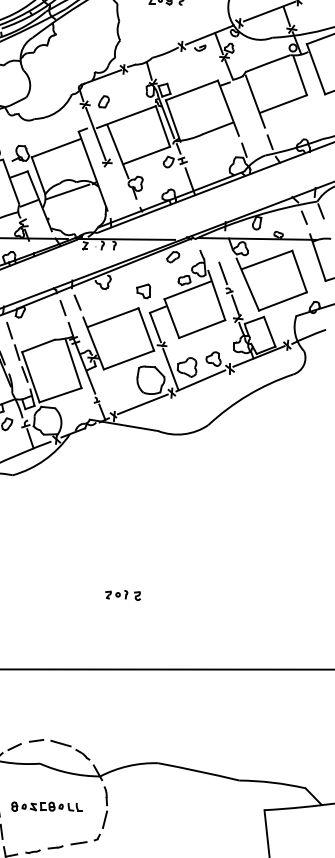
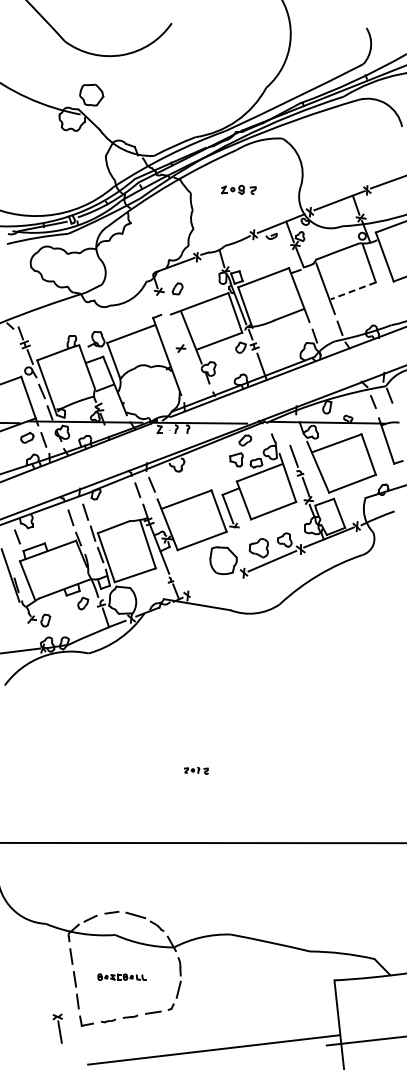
line: (282, 104) -> (352, 291), solid -> dashed
line: (95, 133) -> (169, 319), removed
line: (67, 191) -> (142, 376), removed
part: (143, 290) -> (236, 459), moved
line: (170, 368) -> (242, 549), removed
line: (142, 403) -> (215, 583), removed
part: (123, 595) -> (196, 770), size x0.7
part: (46, 807) -> (121, 977), size x0.7

